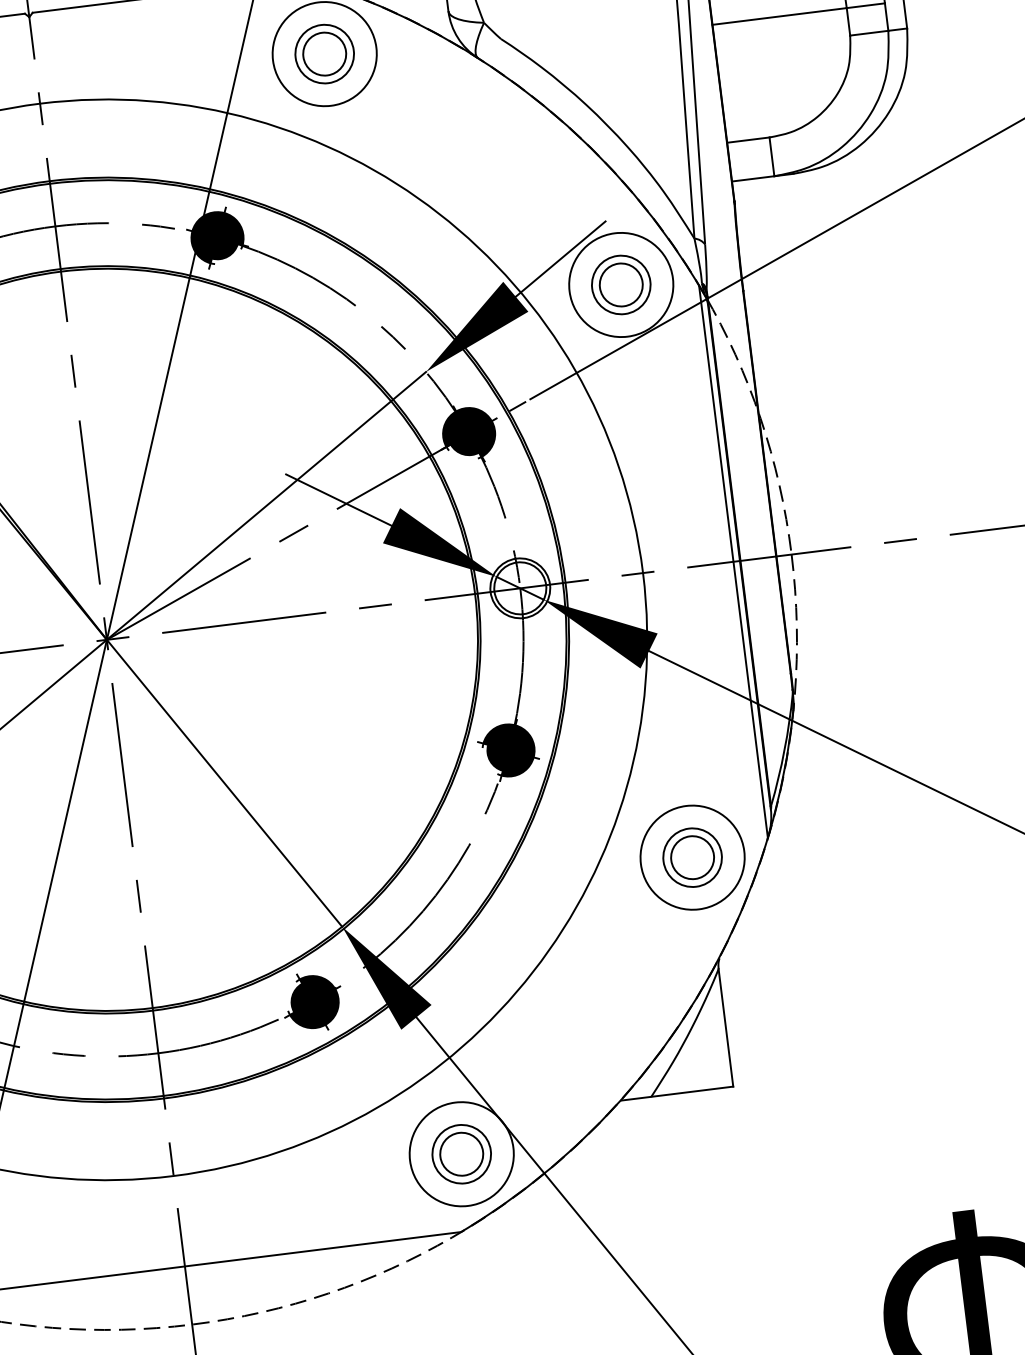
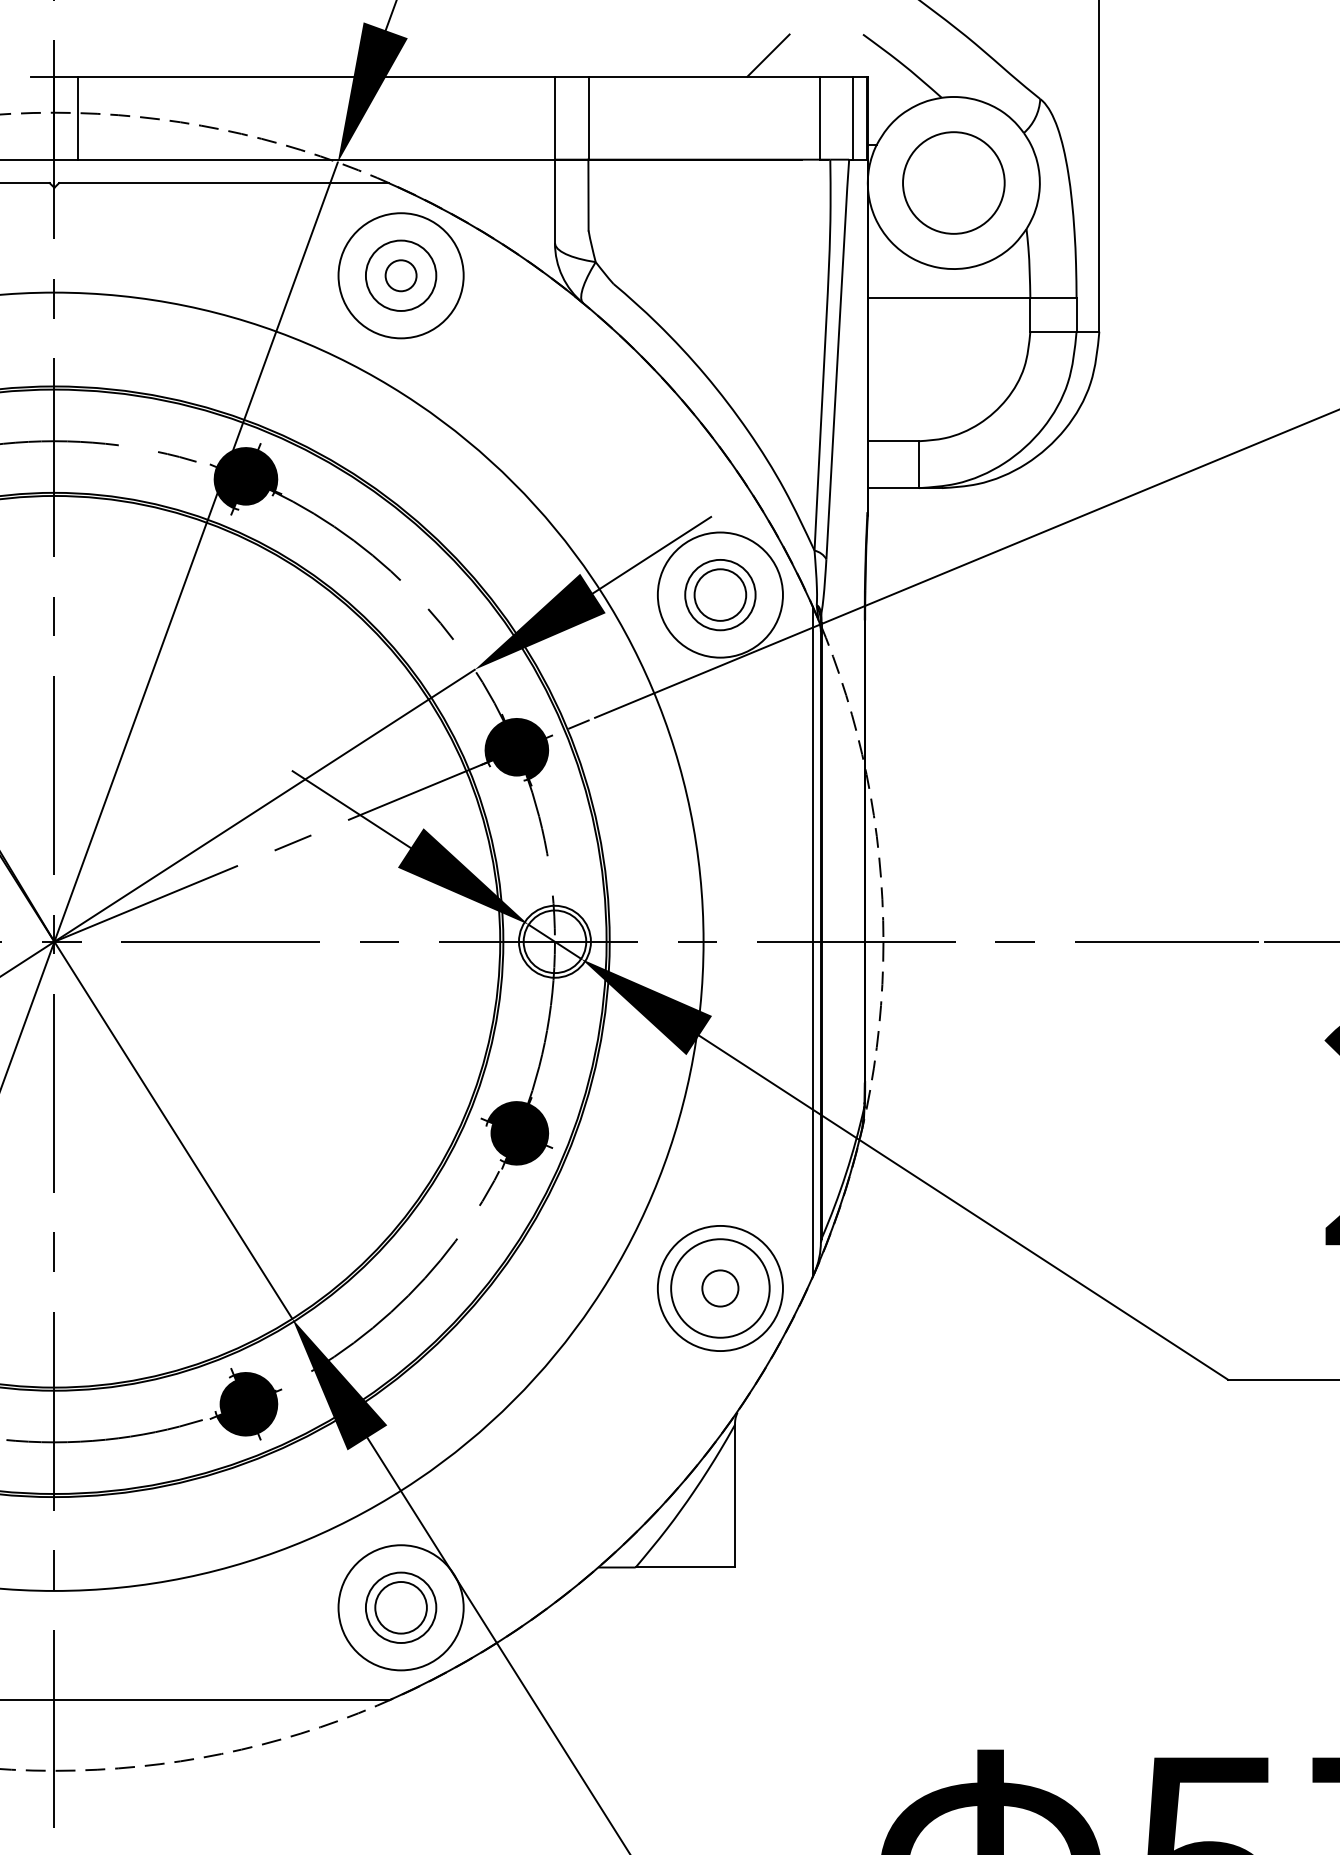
circle: (324, 53) -> (400, 275), size x0.6
circle: (692, 857) -> (720, 1288), size x0.7
circle: (692, 857) -> (720, 1288), size x1.4

